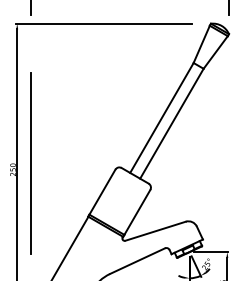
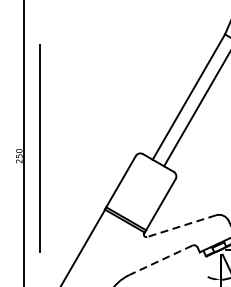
line: (155, 231) -> (181, 226), solid -> dashed
line: (137, 261) -> (161, 260), solid -> dashed

